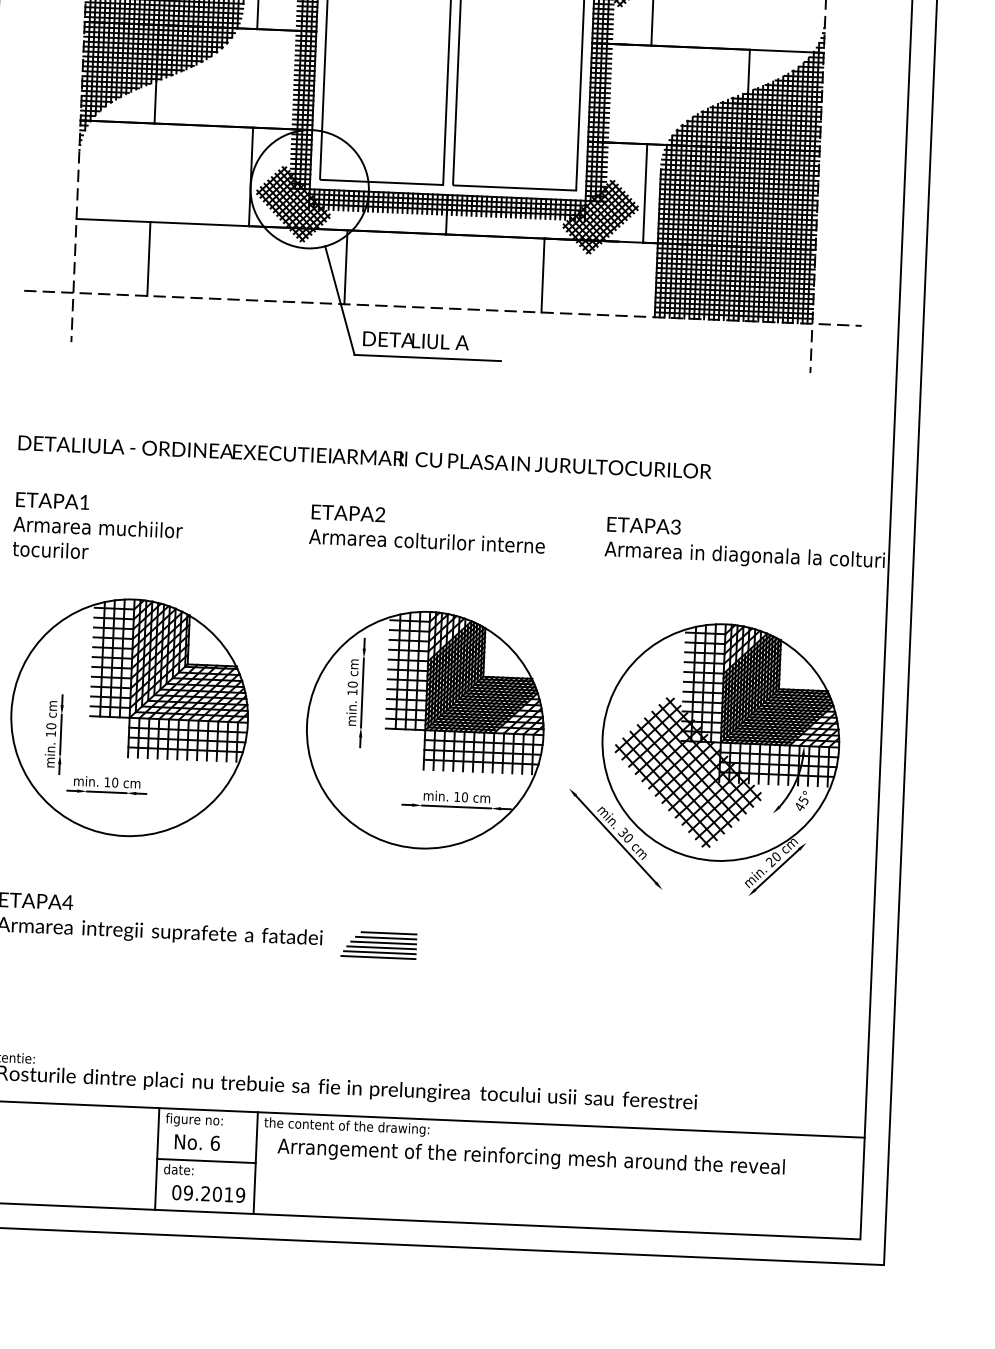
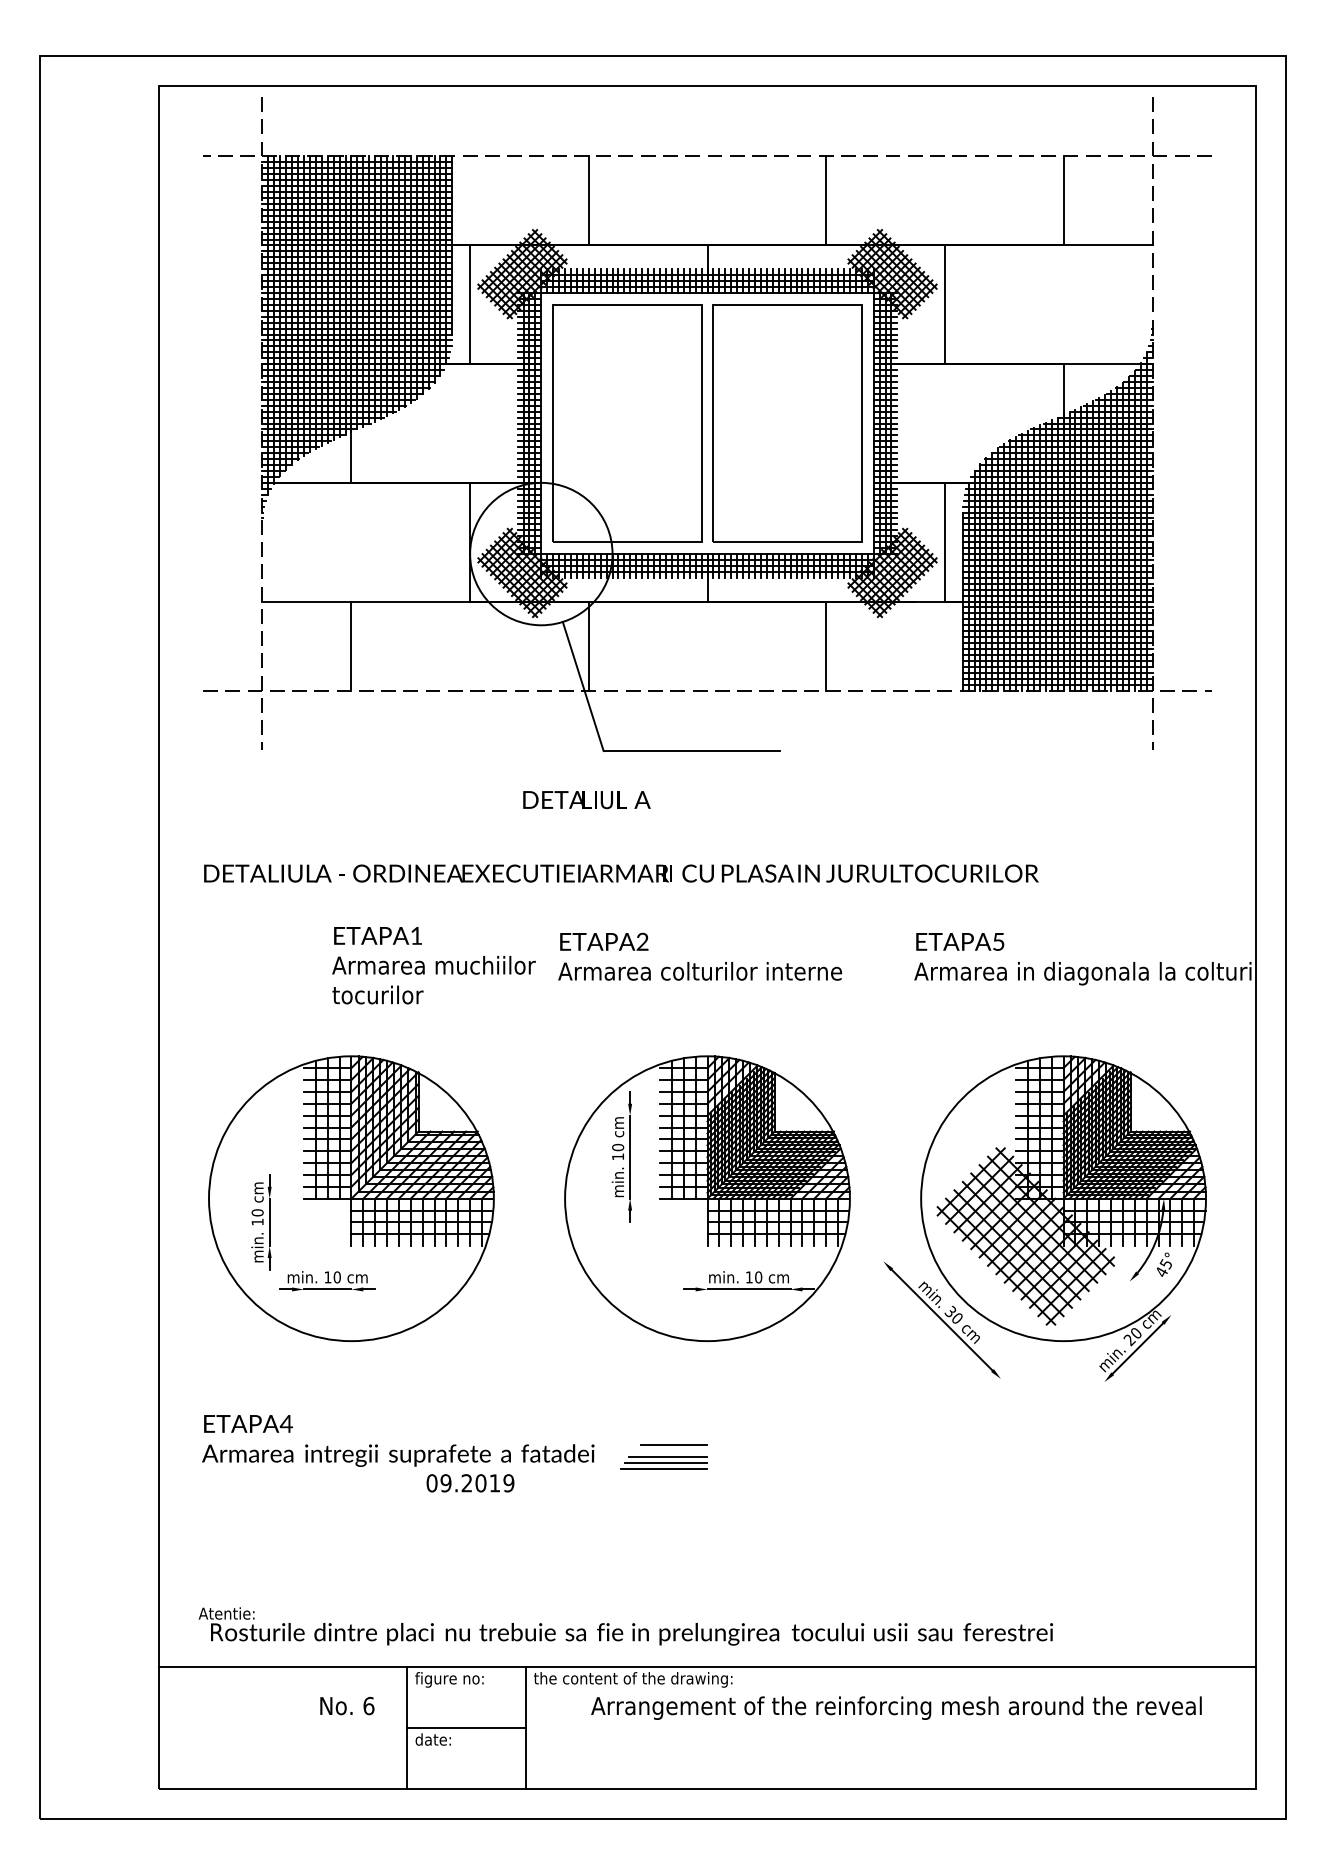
text: (415, 341) -> (586, 800), moved
text: (675, 526) -> (998, 941), 3 -> 5
text: (97, 527) -> (433, 965), moved
line: (385, 937) -> (670, 1450), removed
line: (378, 957) -> (662, 1474), removed
text: (197, 1142) -> (347, 1705), moved
text: (531, 1157) -> (896, 1707), moved
text: (208, 1194) -> (470, 1483), moved

